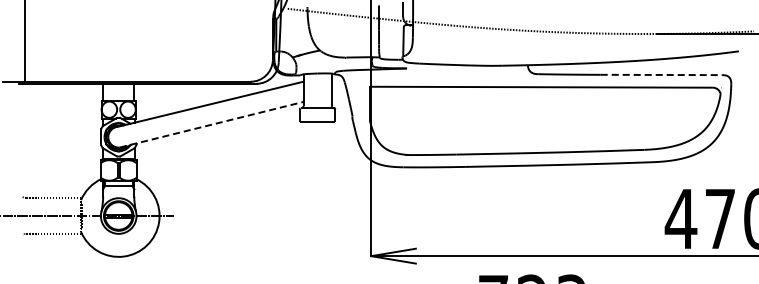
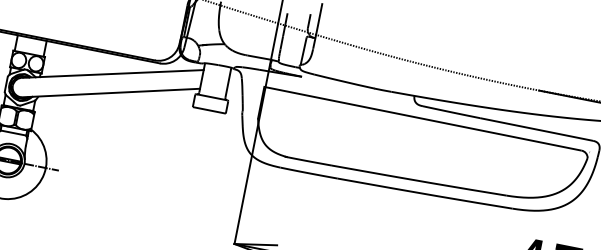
line: (662, 74) -> (537, 129), dashed -> solid
line: (211, 124) -> (110, 92), dashed -> solid

